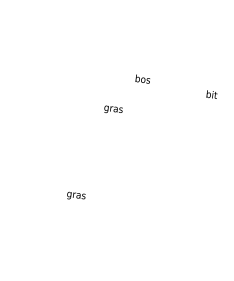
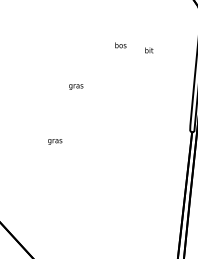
text: (142, 79) -> (120, 45), moved
text: (113, 109) -> (76, 86), moved

